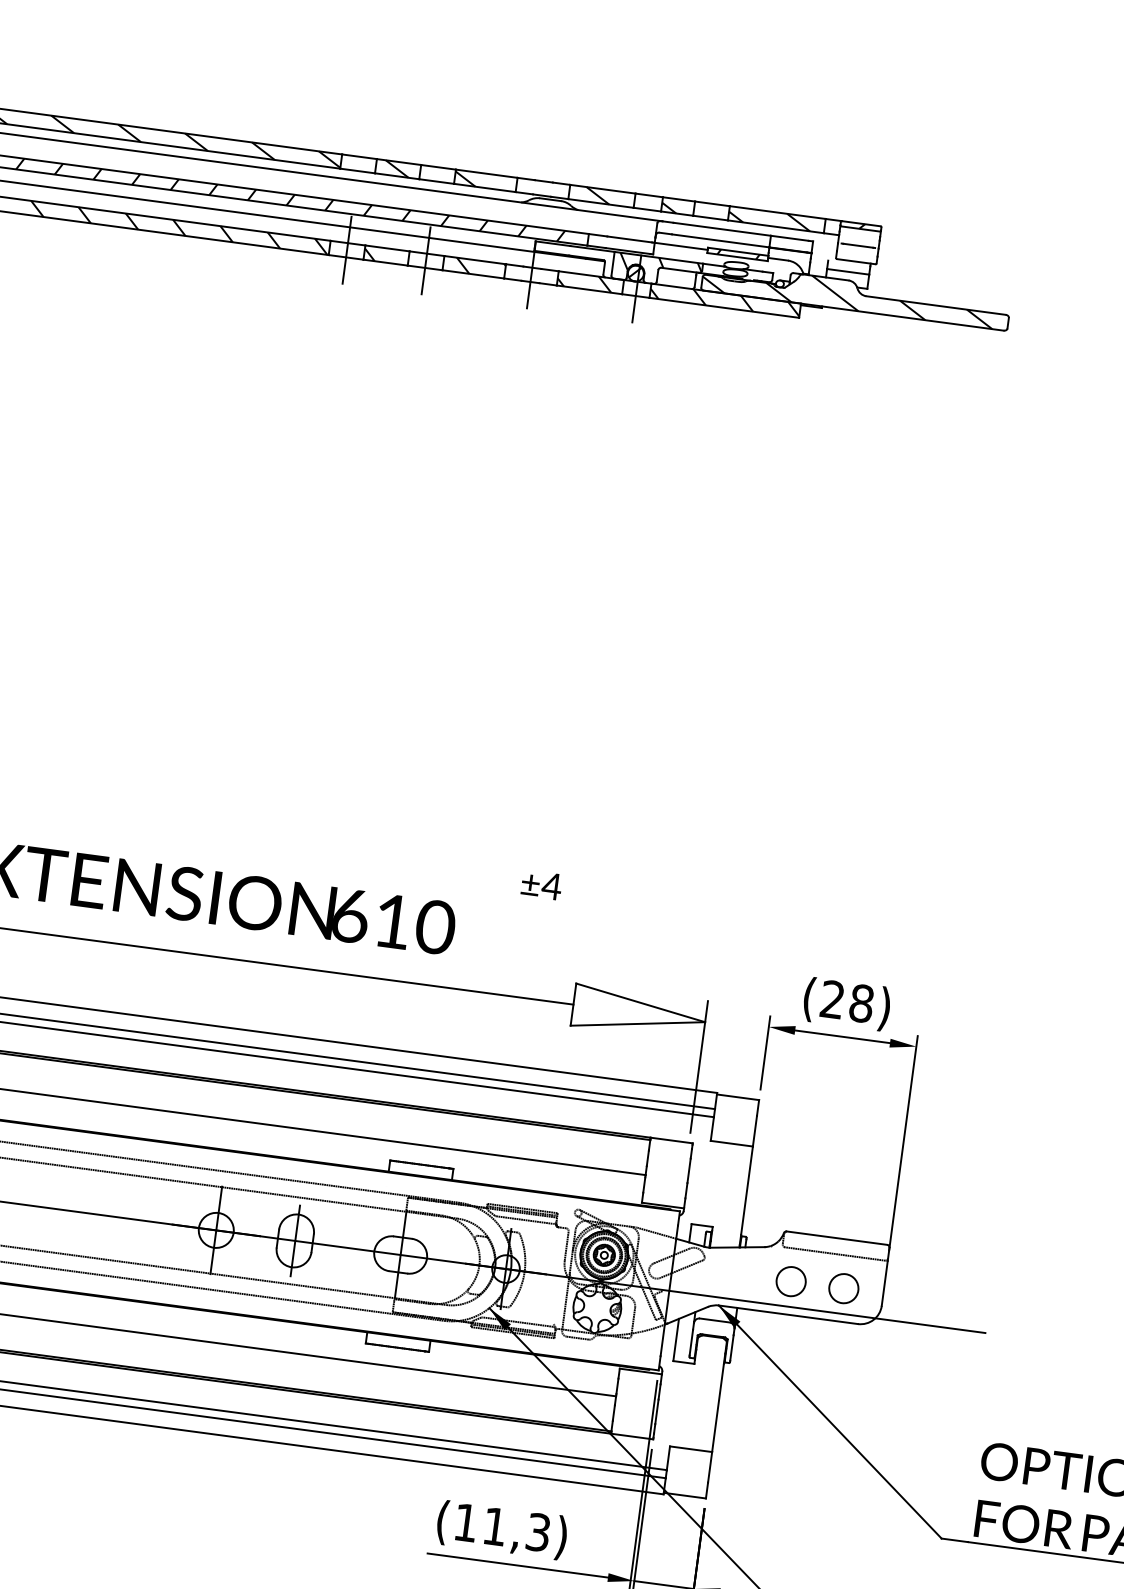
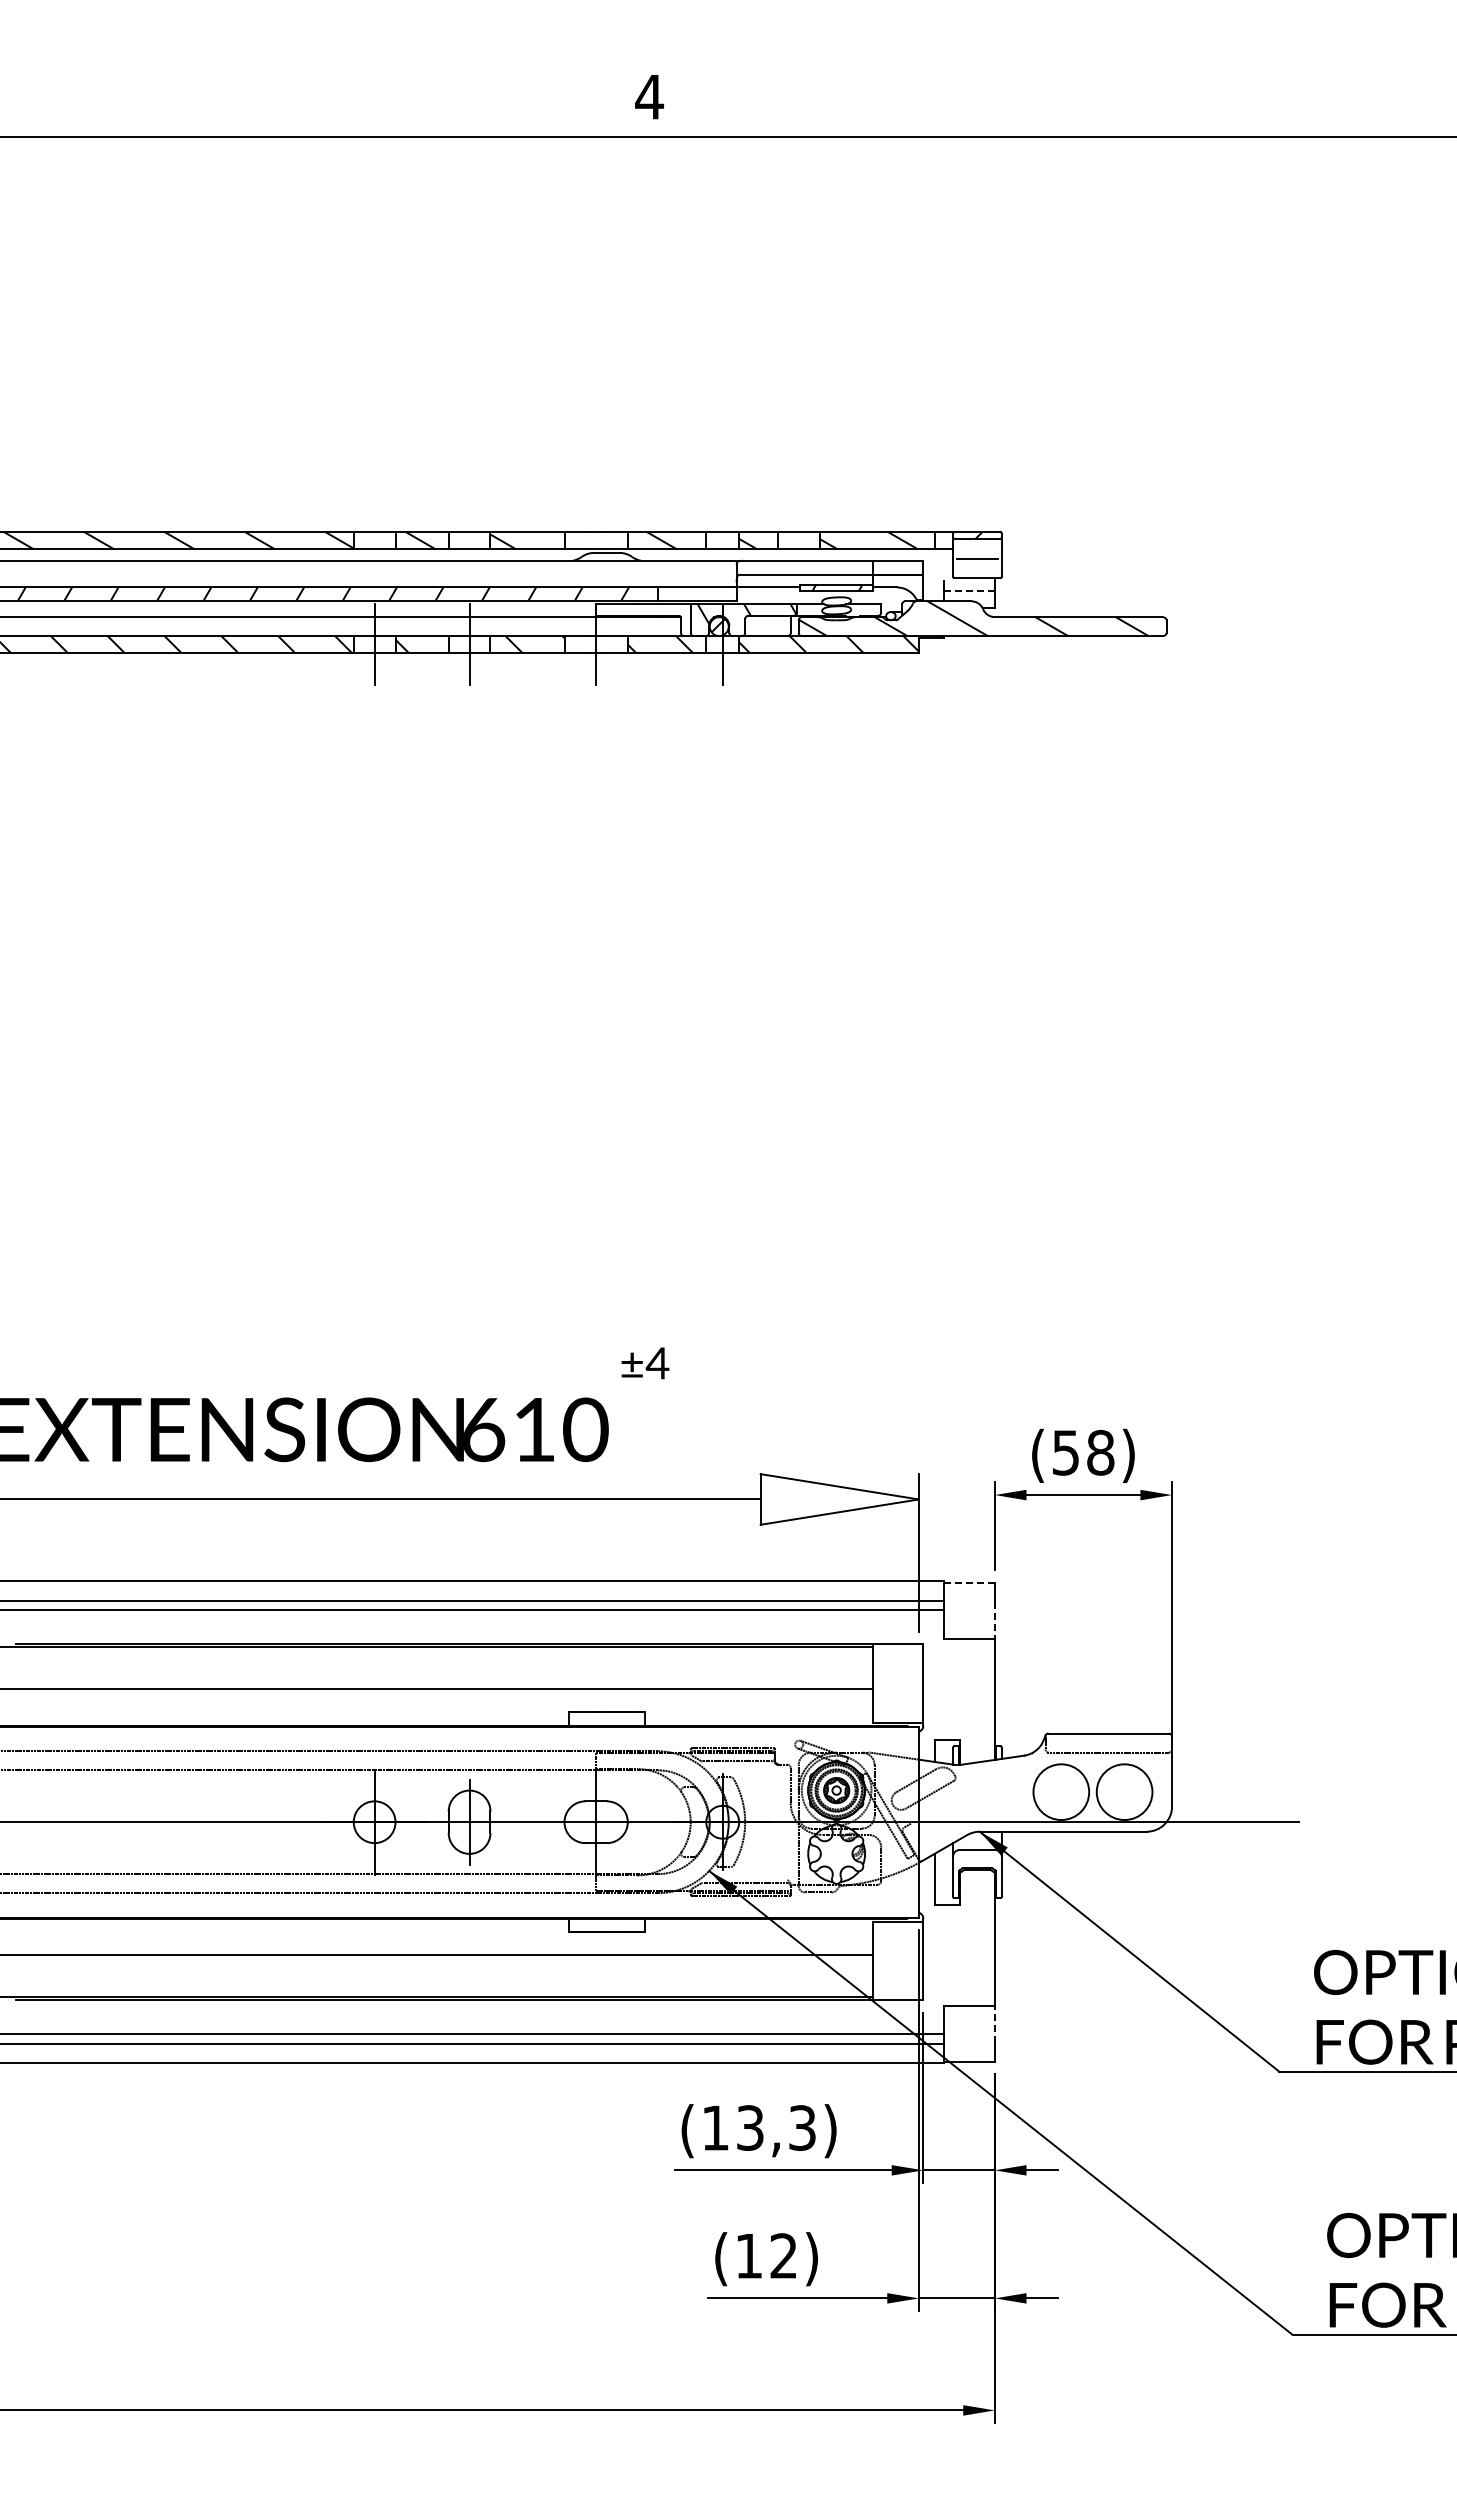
line: (848, 272) -> (969, 591), solid -> dashed
text: (541, 885) -> (645, 1363), moved
text: (832, 999) -> (1065, 1452), (28) -> (58)
line: (738, 1096) -> (969, 1582), solid -> dashed
line: (754, 1131) -> (994, 1620), solid -> dashed
circle: (790, 1280) -> (1060, 1791), size x1.6
circle: (843, 1288) -> (1124, 1791), size x1.6
line: (709, 1466) -> (994, 2023), solid -> dashed
text: (495, 1526) -> (750, 2127), (11,3) -> (13,3)

